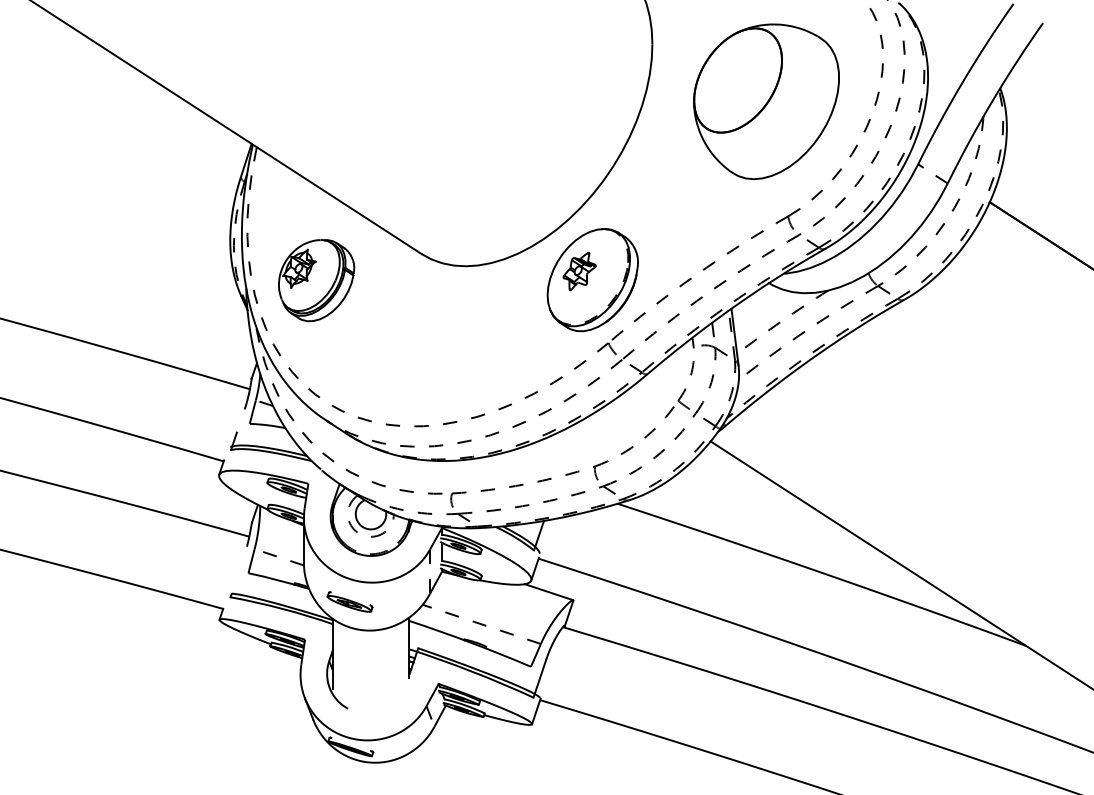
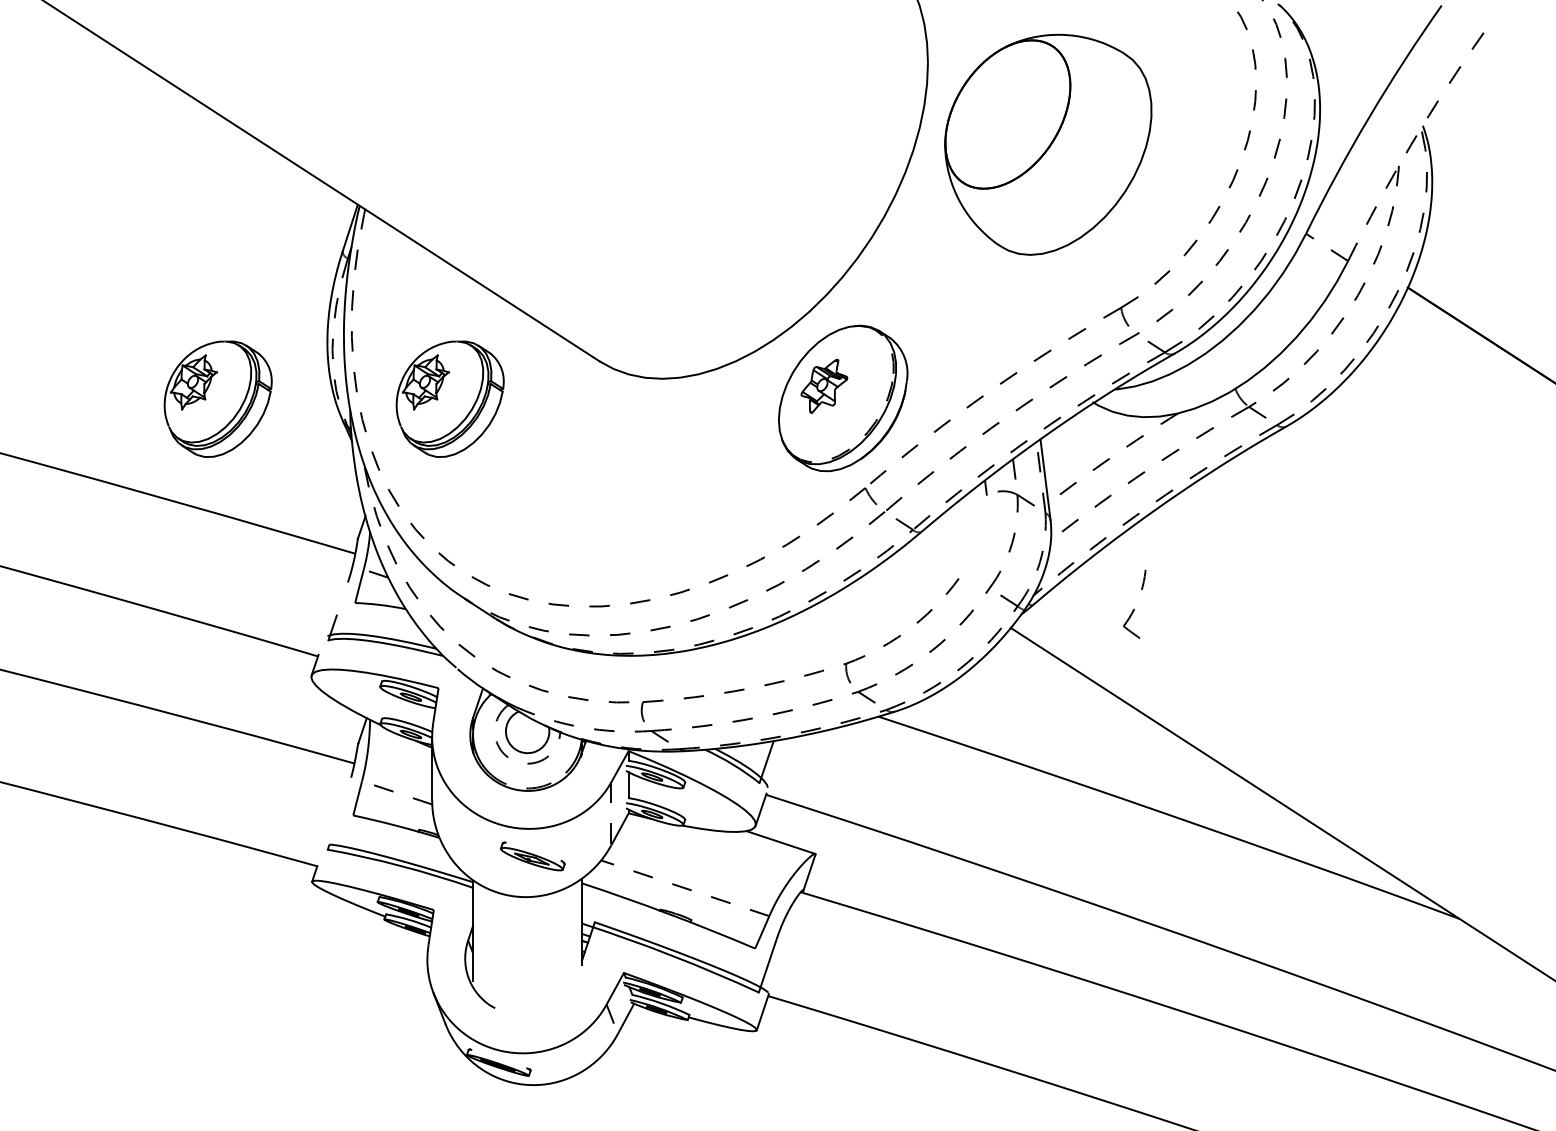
part: (766, 101) -> (1048, 144), moved
arc: (992, 101) -> (1411, 144), solid -> dashed
part: (153, 280) -> (217, 398), added
part: (685, 384) -> (1134, 603), moved
part: (349, 602) -> (532, 856), moved

